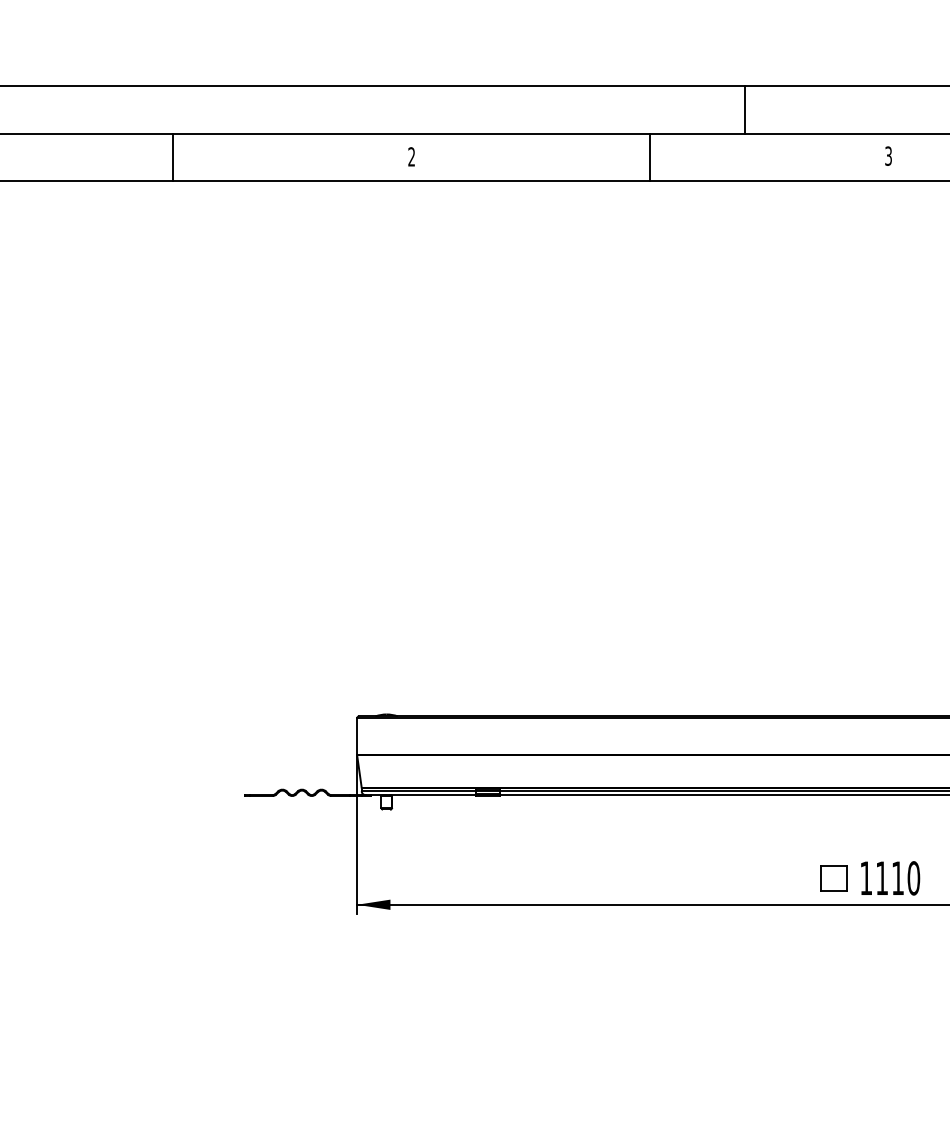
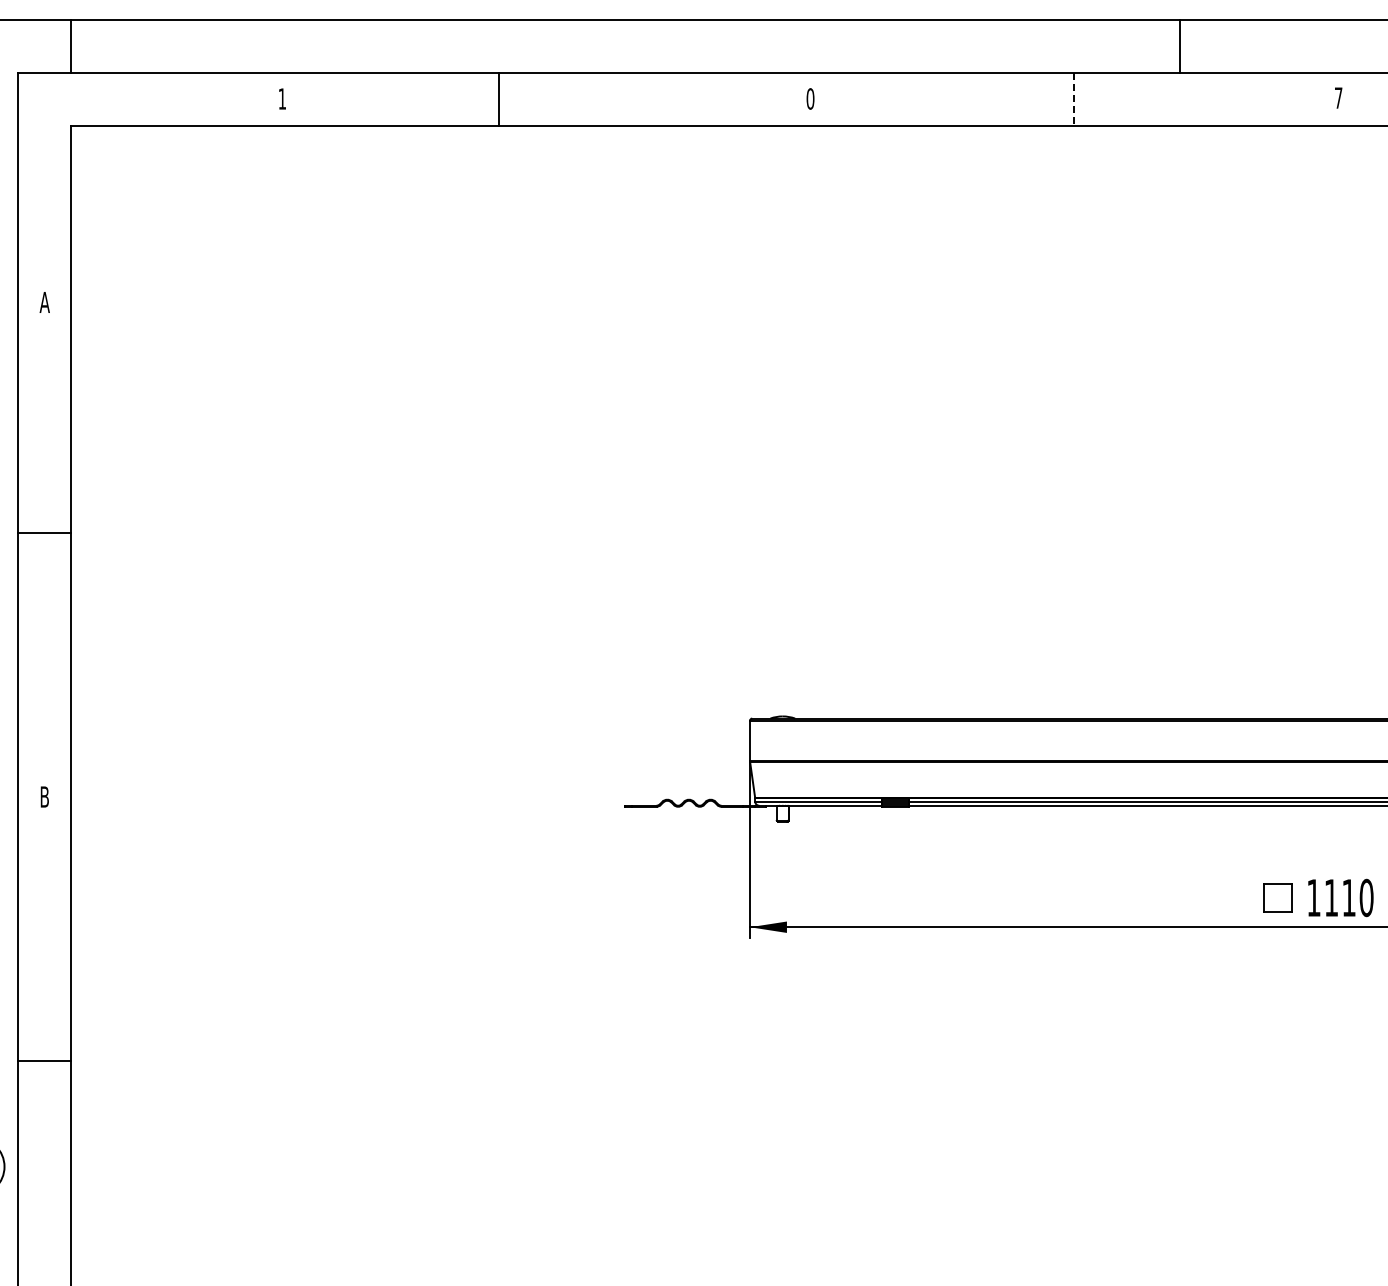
text: (888, 155) -> (1338, 97), 3 -> 7
text: (411, 156) -> (810, 98), 2 -> 0
line: (173, 157) -> (499, 99), moved
line: (650, 158) -> (1074, 100), solid -> dashed

